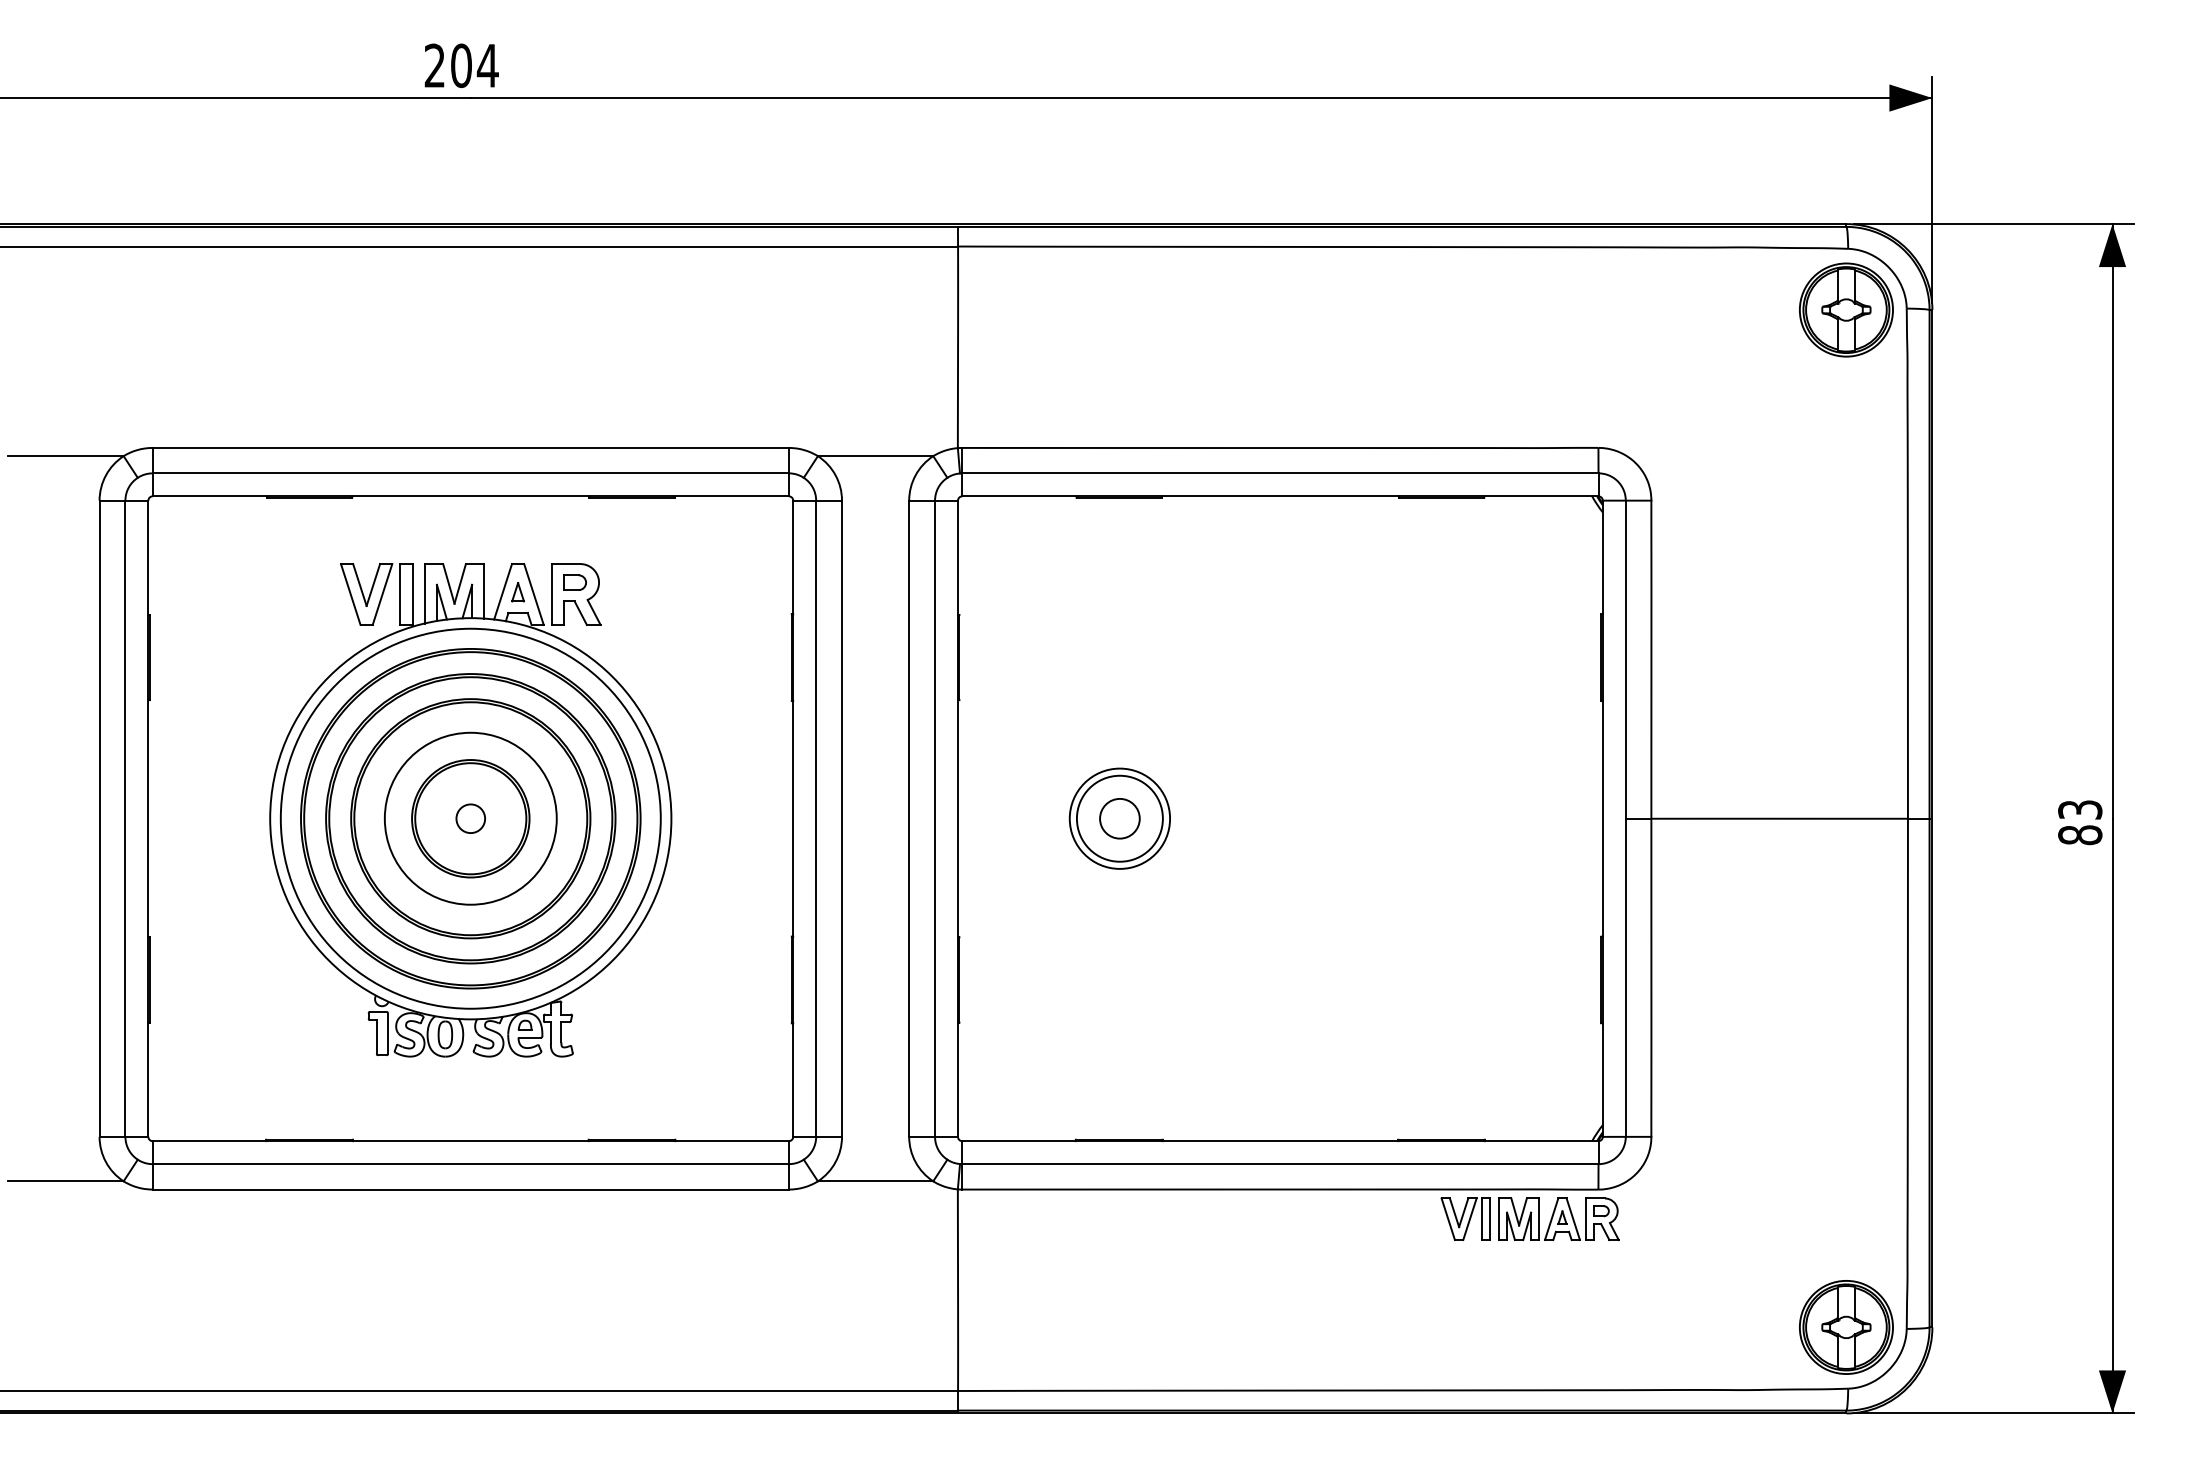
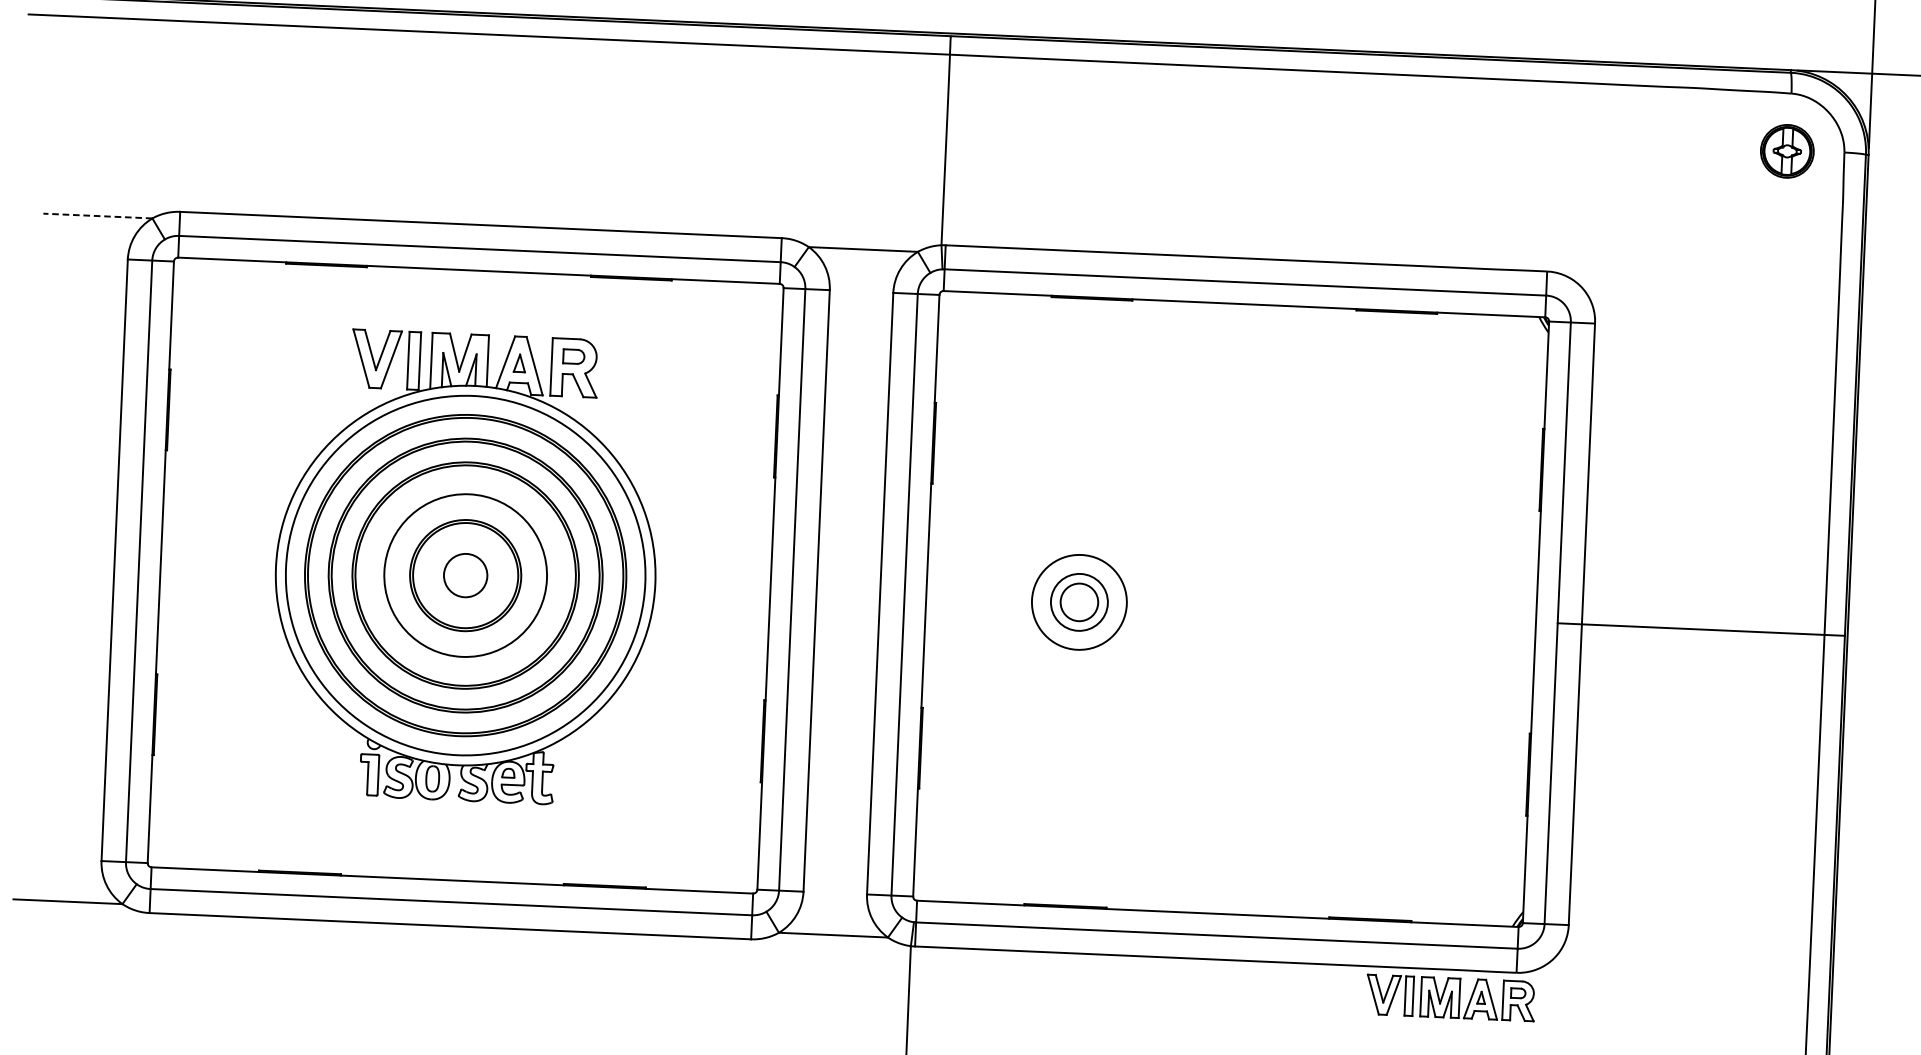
part: (1846, 309) -> (1787, 150), size x0.6
line: (65, 456) -> (97, 216), solid -> dashed
circle: (470, 818) -> (465, 575), size x1.6
circle: (1119, 818) -> (1079, 602), size x0.7

